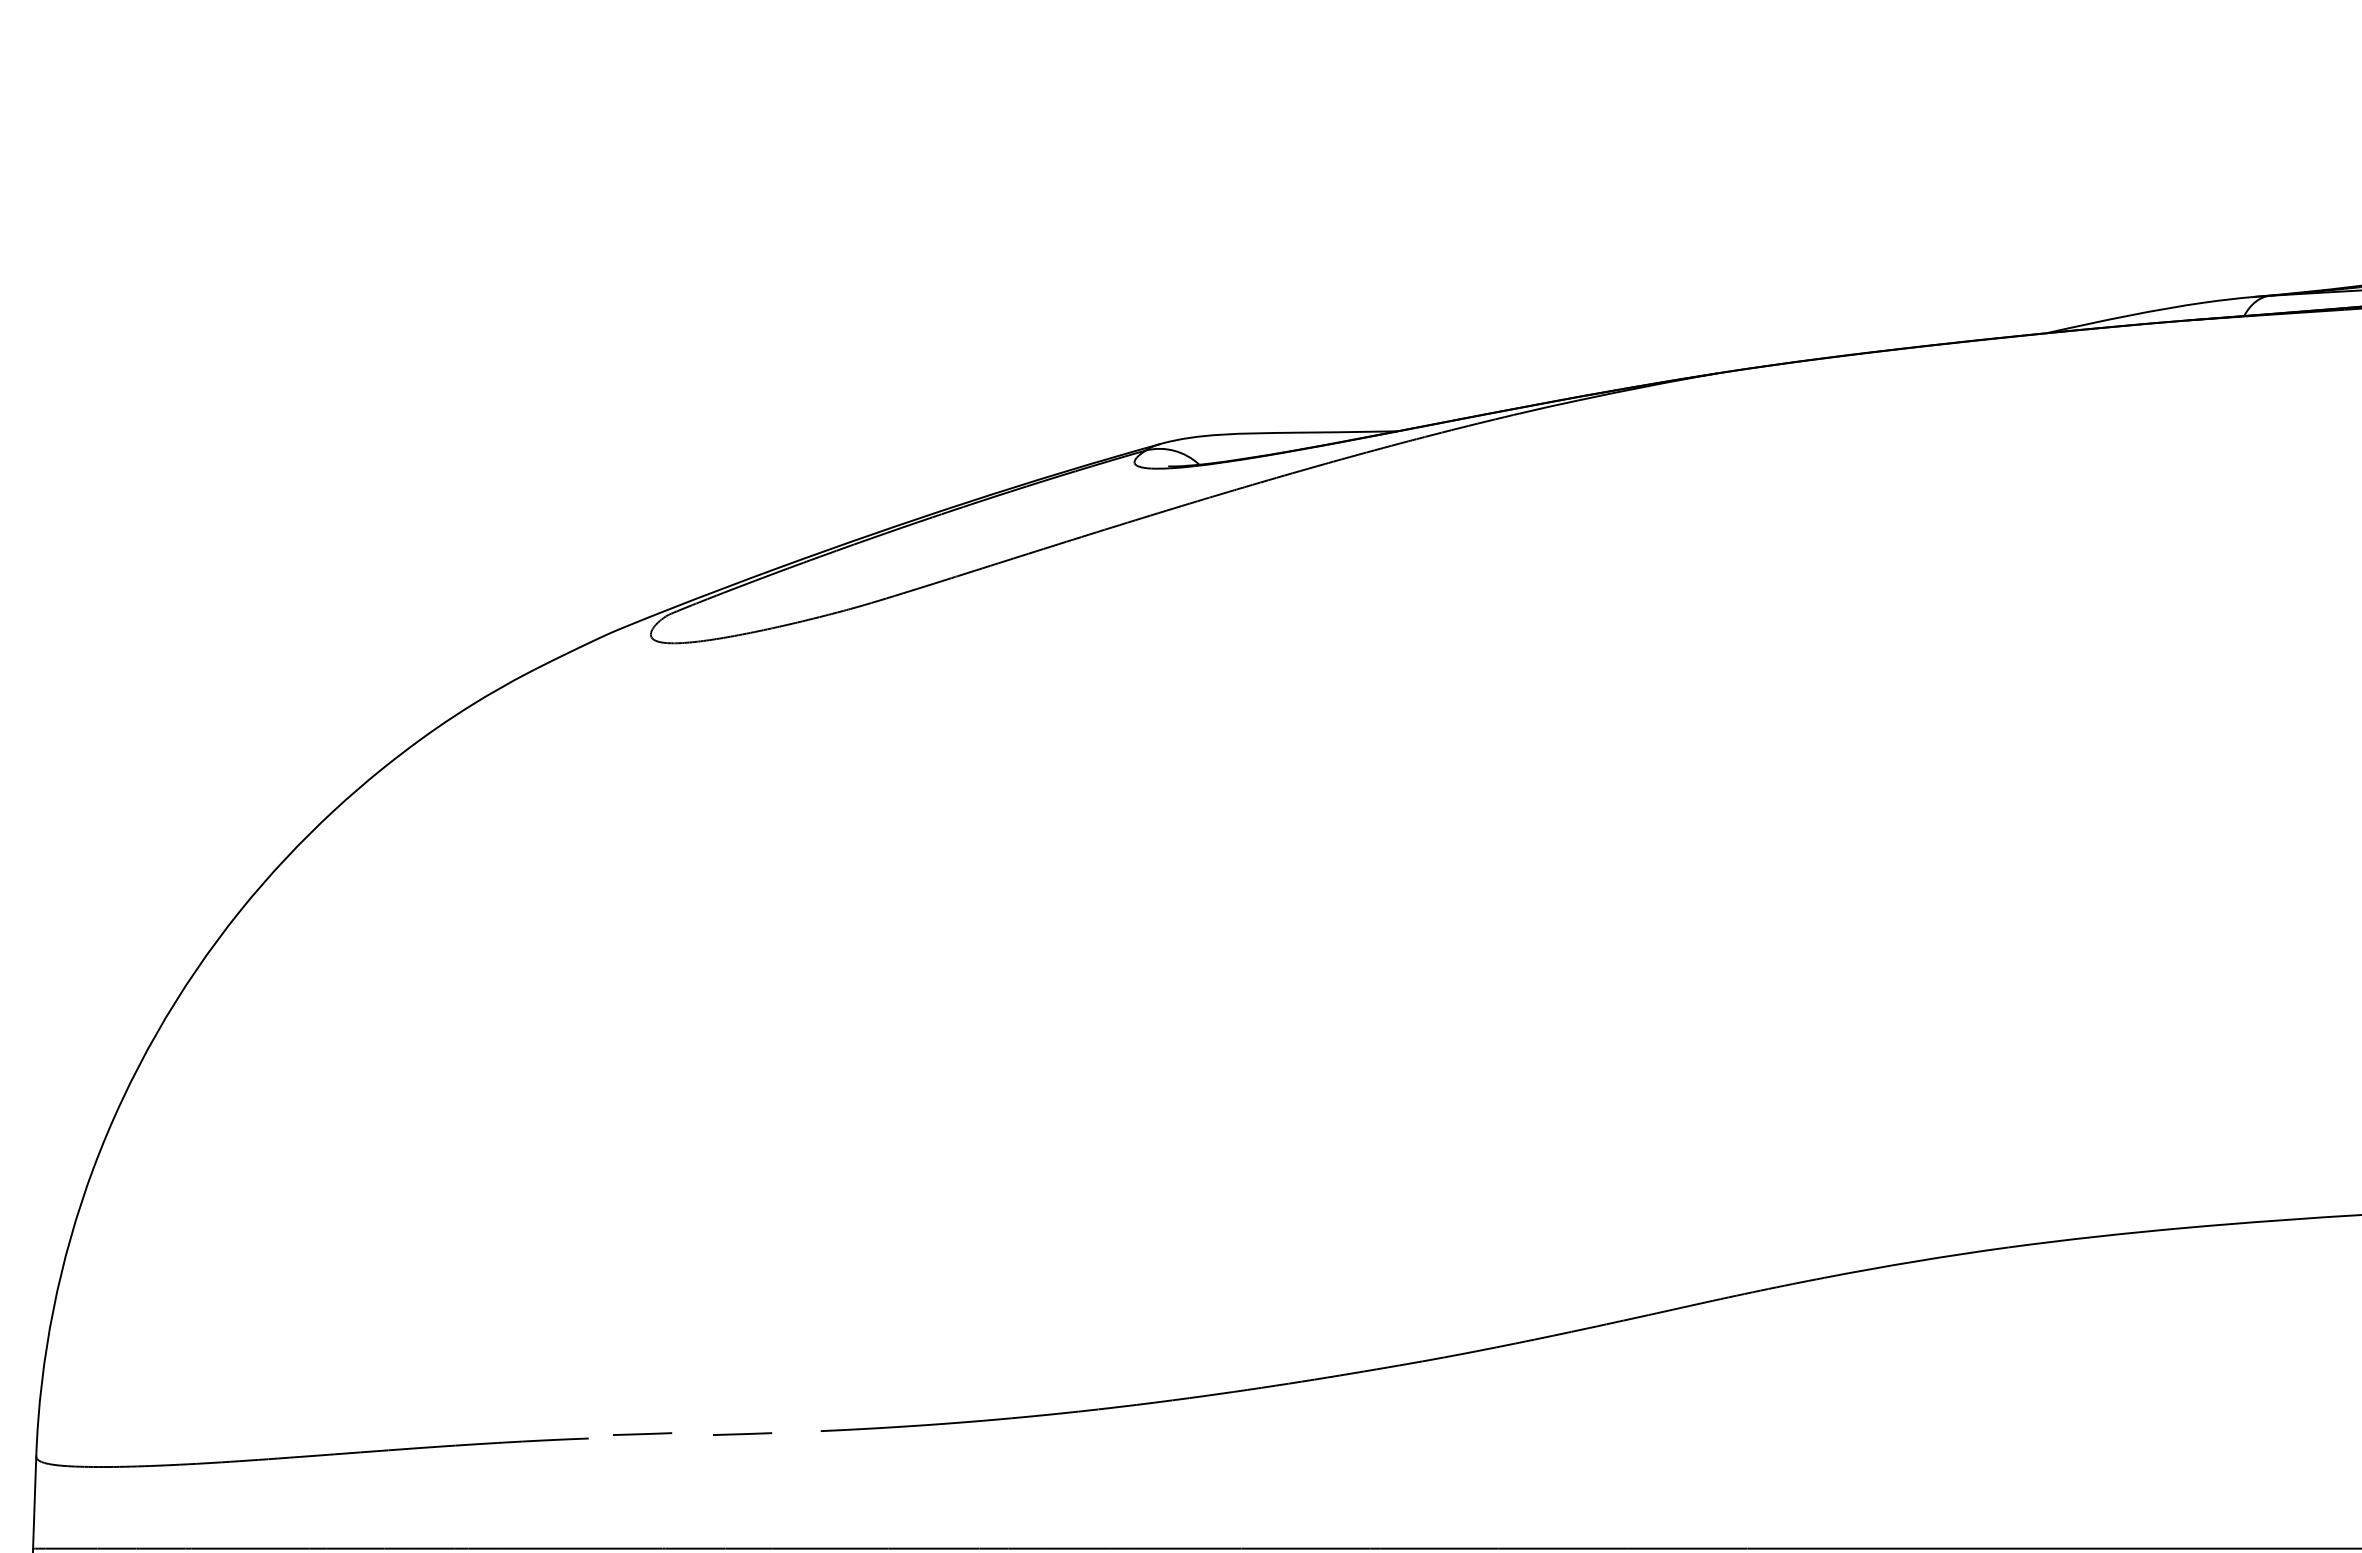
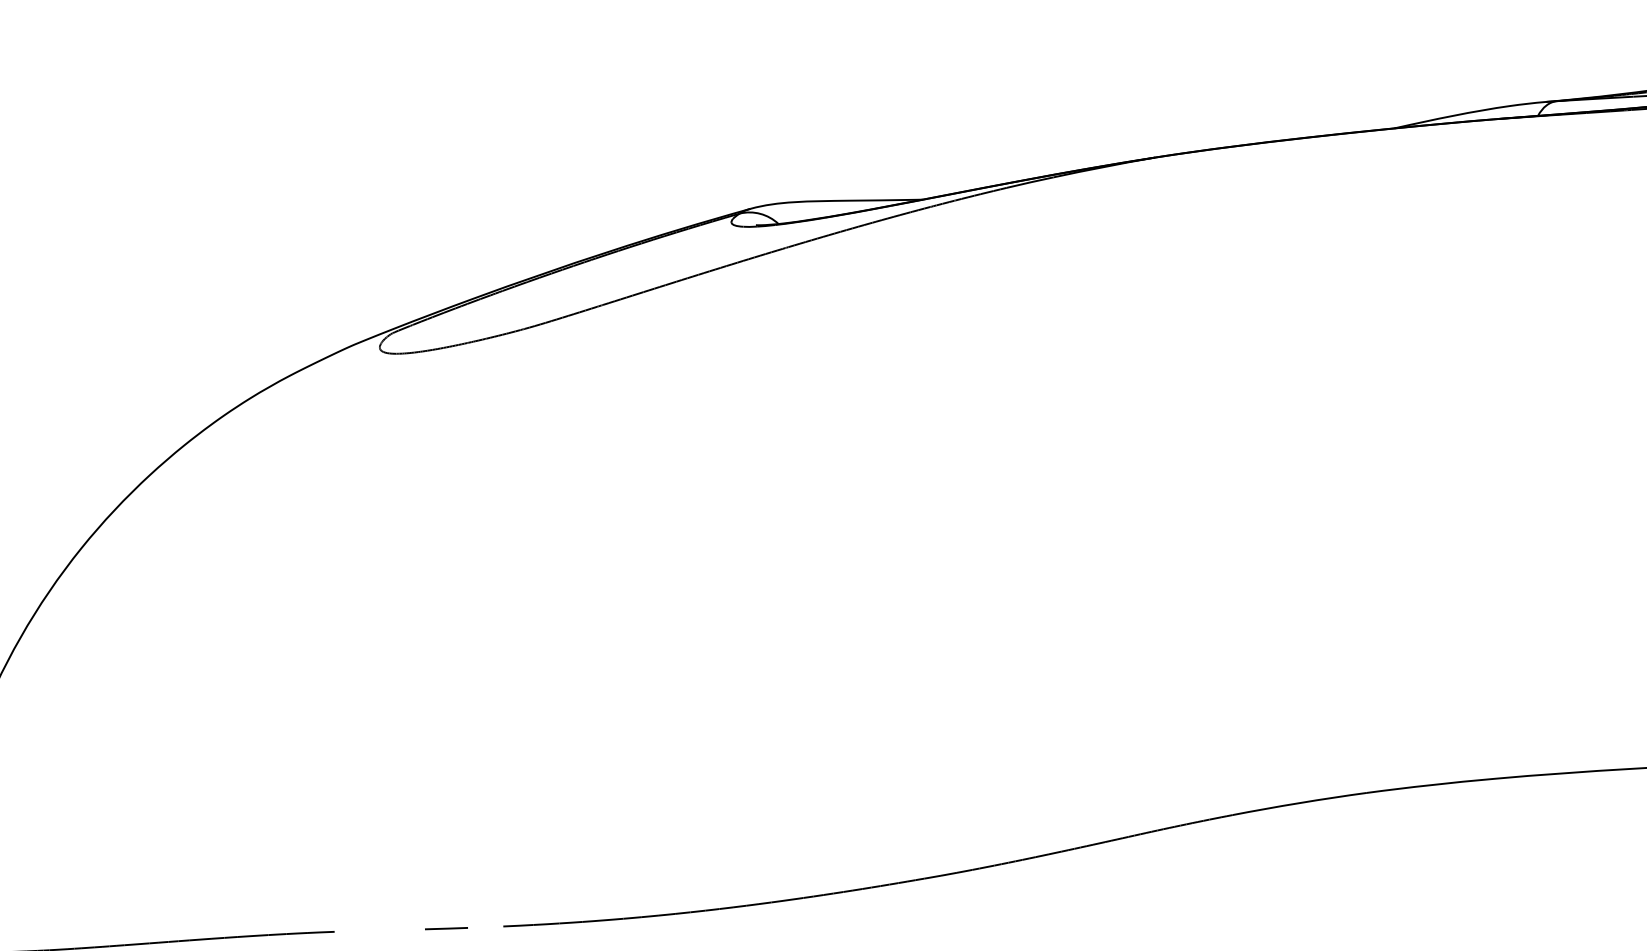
line: (642, 1433) -> (373, 928), removed

